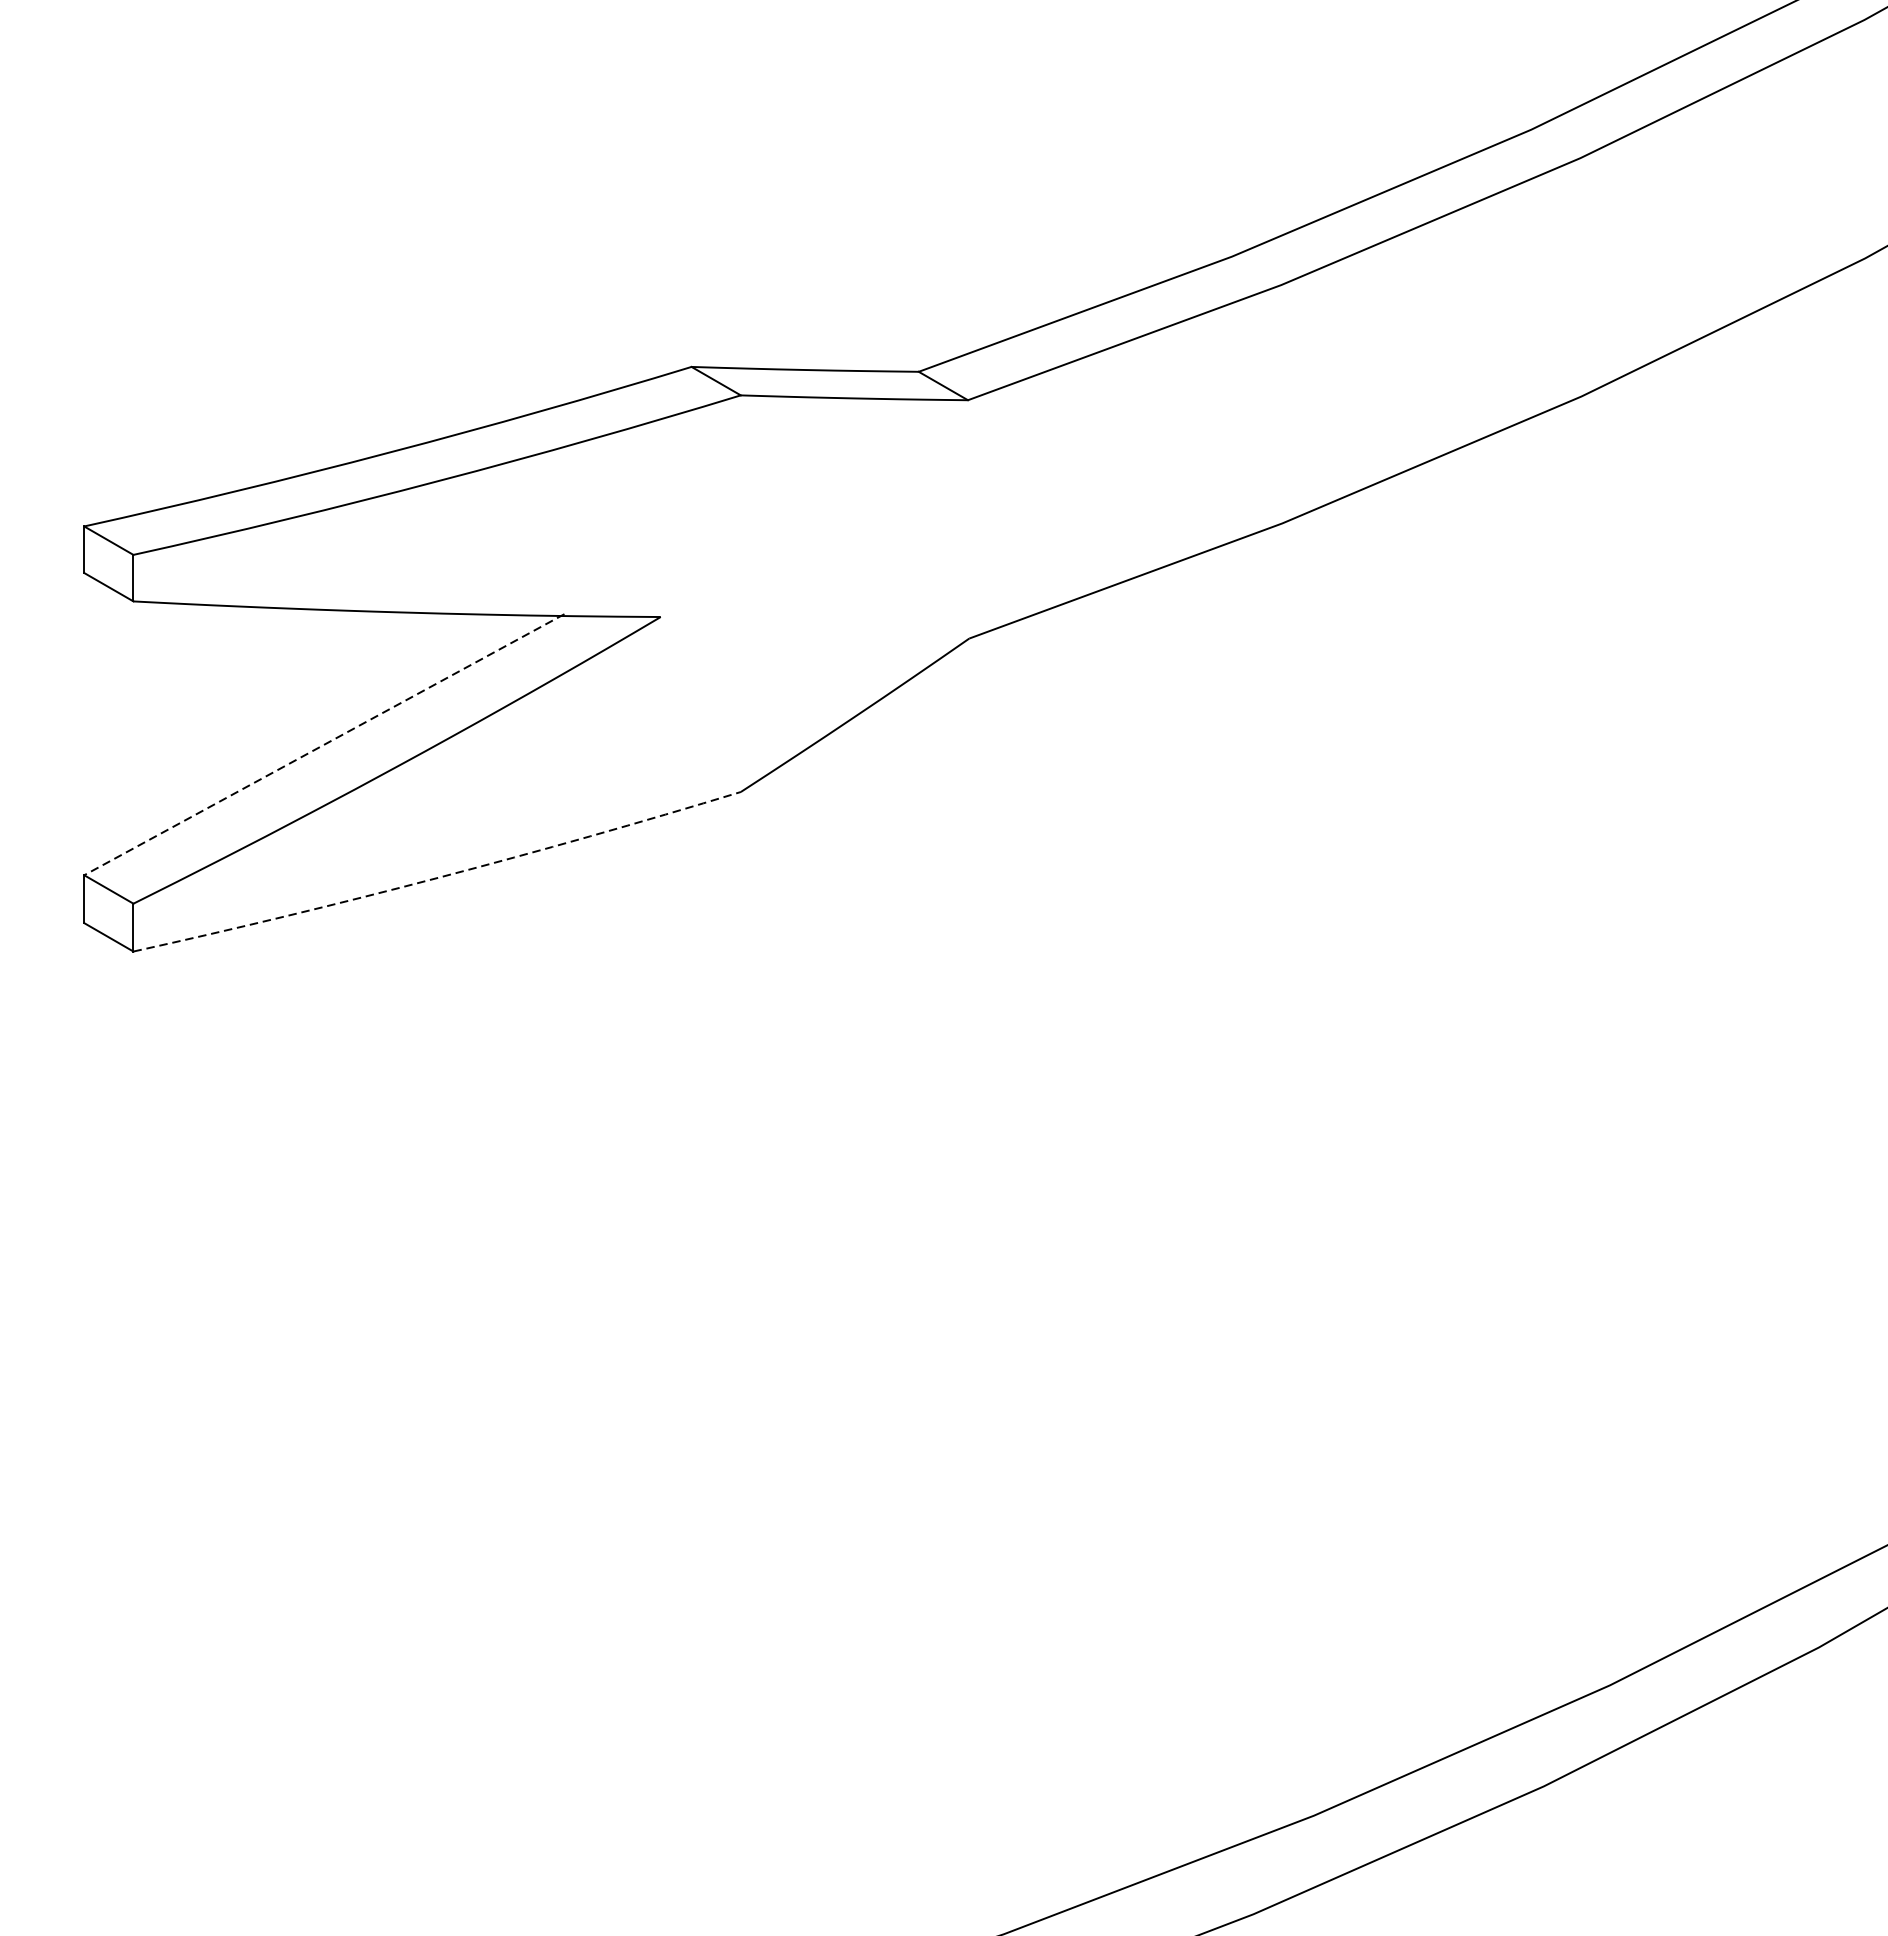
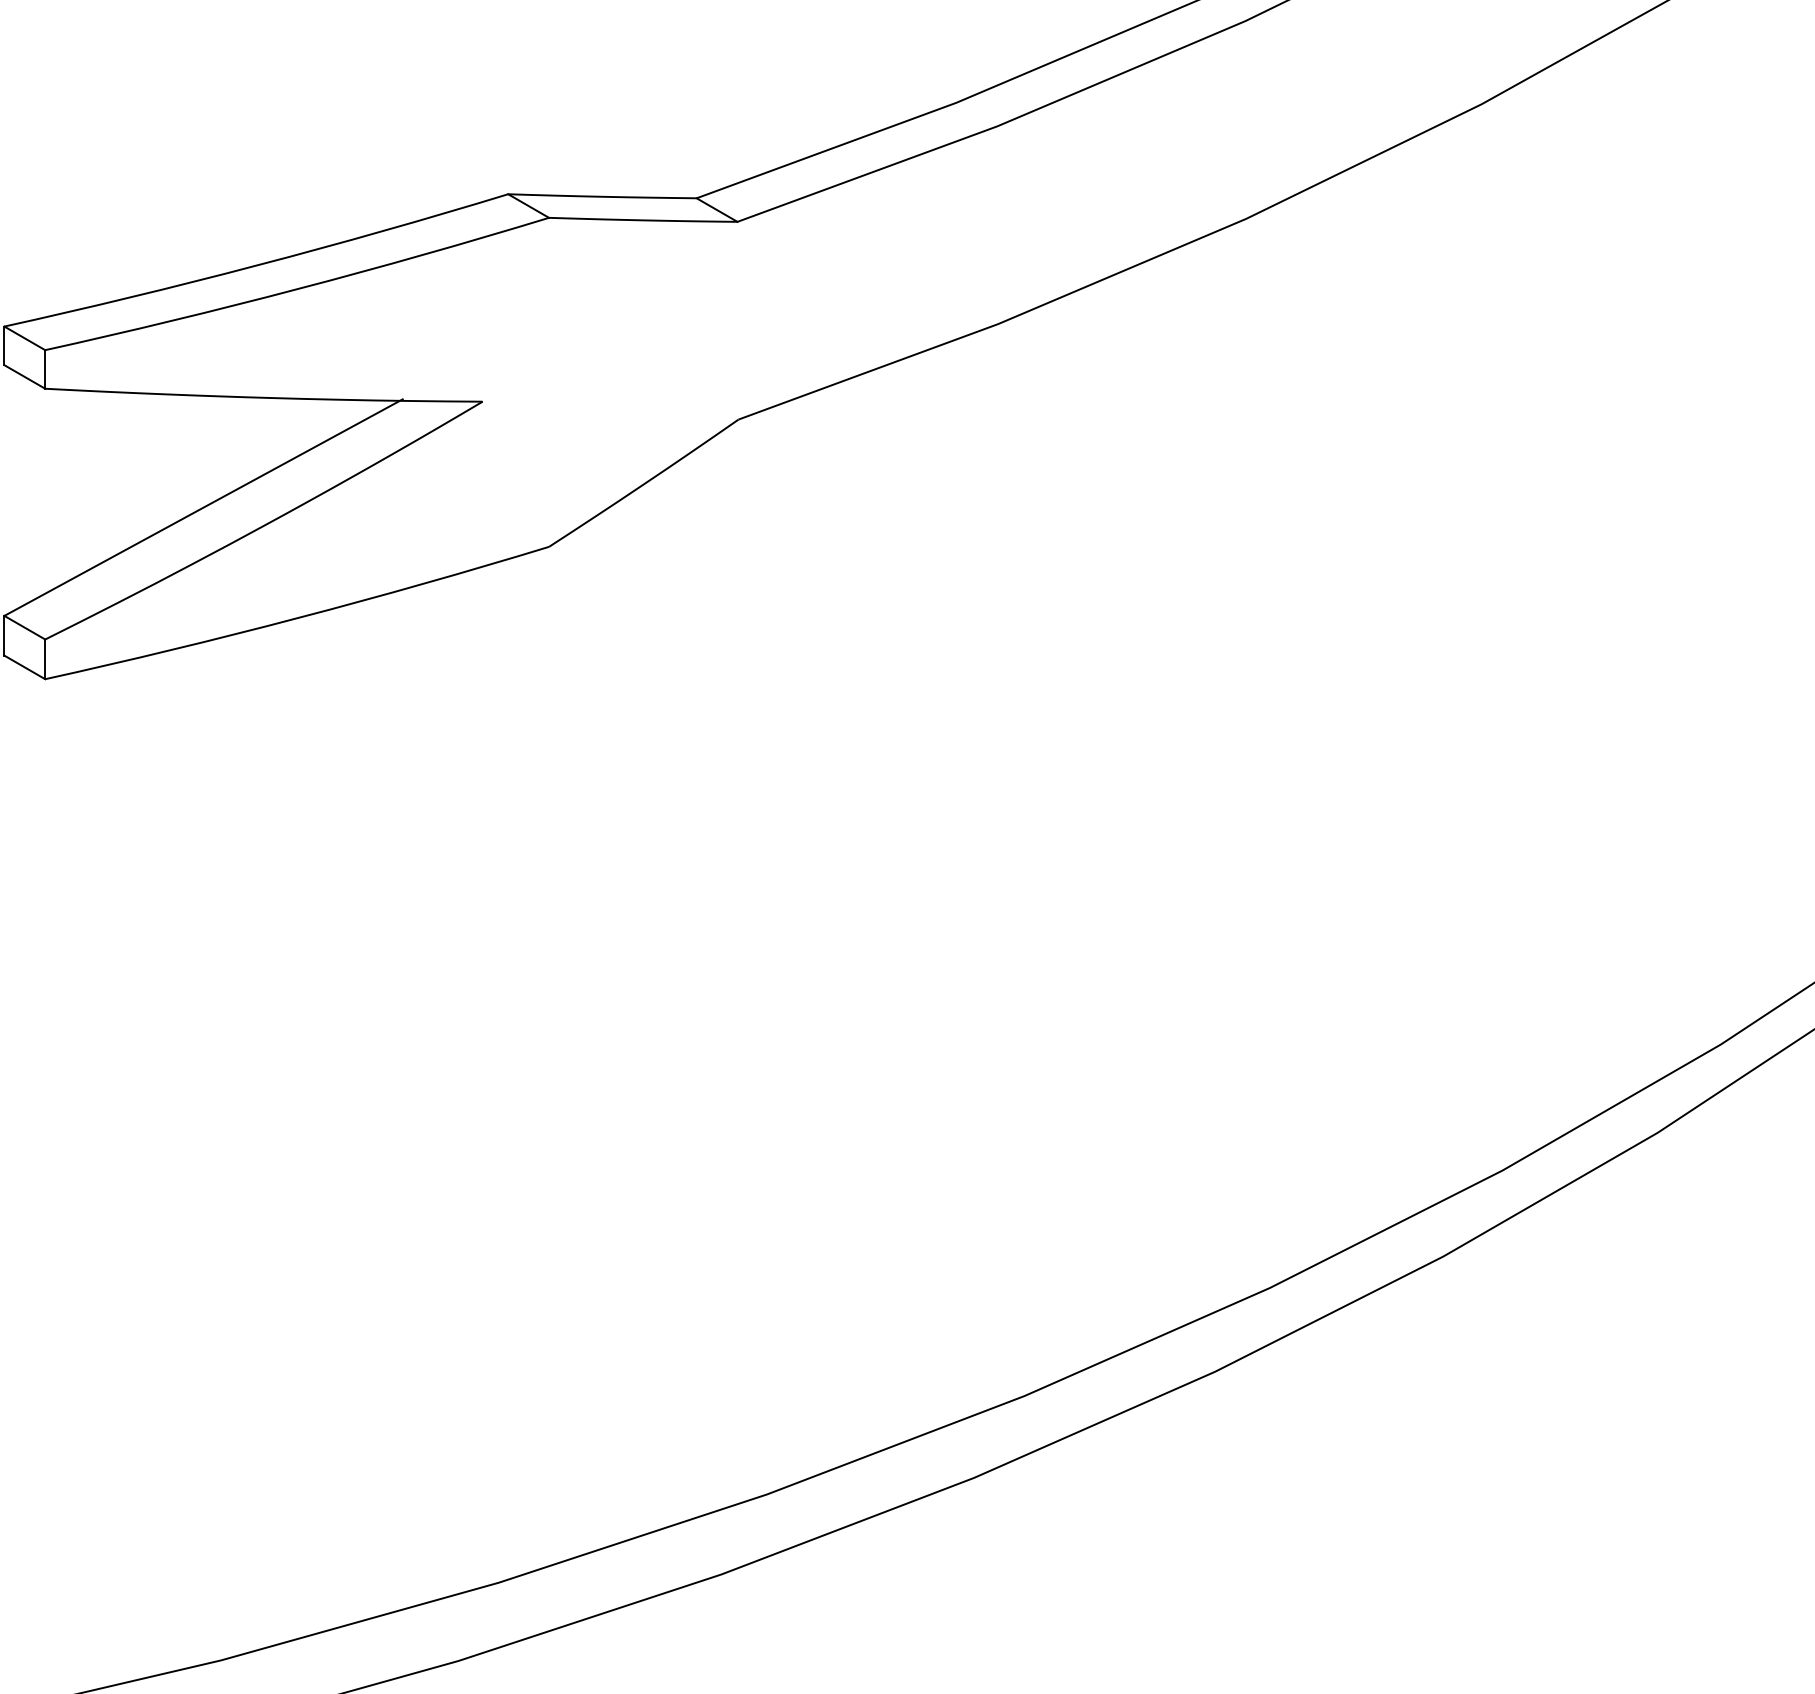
line: (324, 744) -> (203, 507), dashed -> solid
arc: (438, 877) -> (298, 617), dashed -> solid

